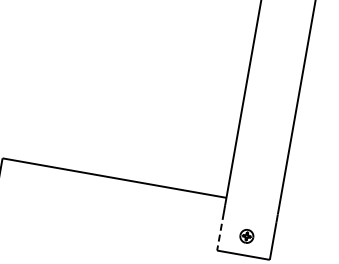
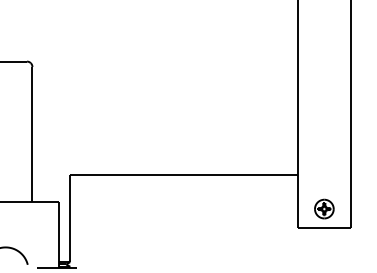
line: (220, 232) -> (297, 209), dashed -> solid
part: (247, 235) -> (324, 208), size x1.43

